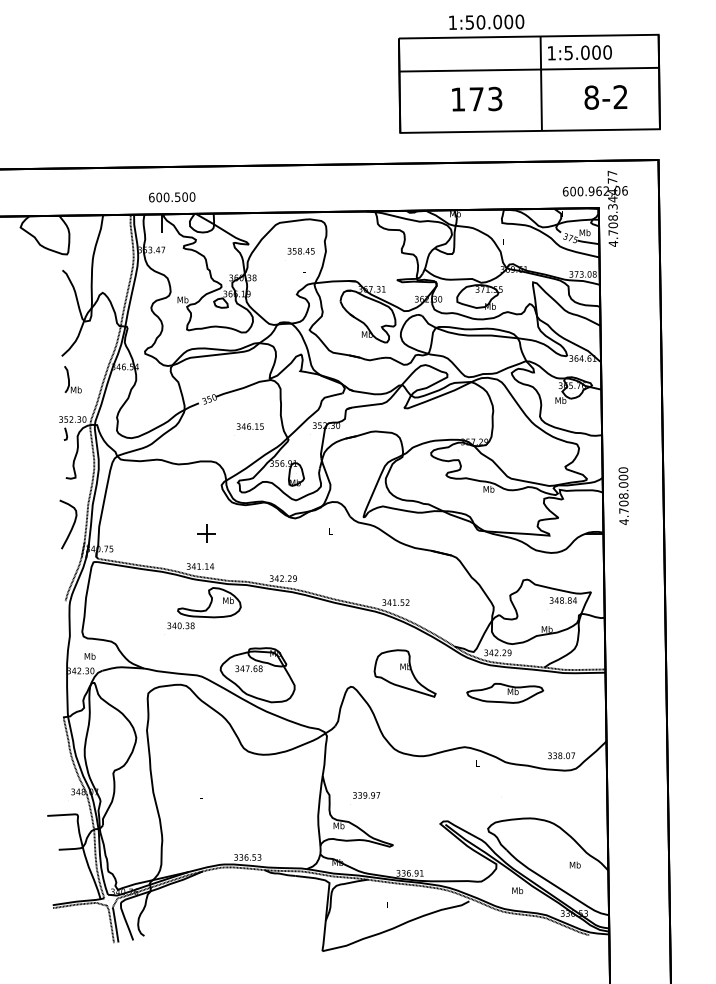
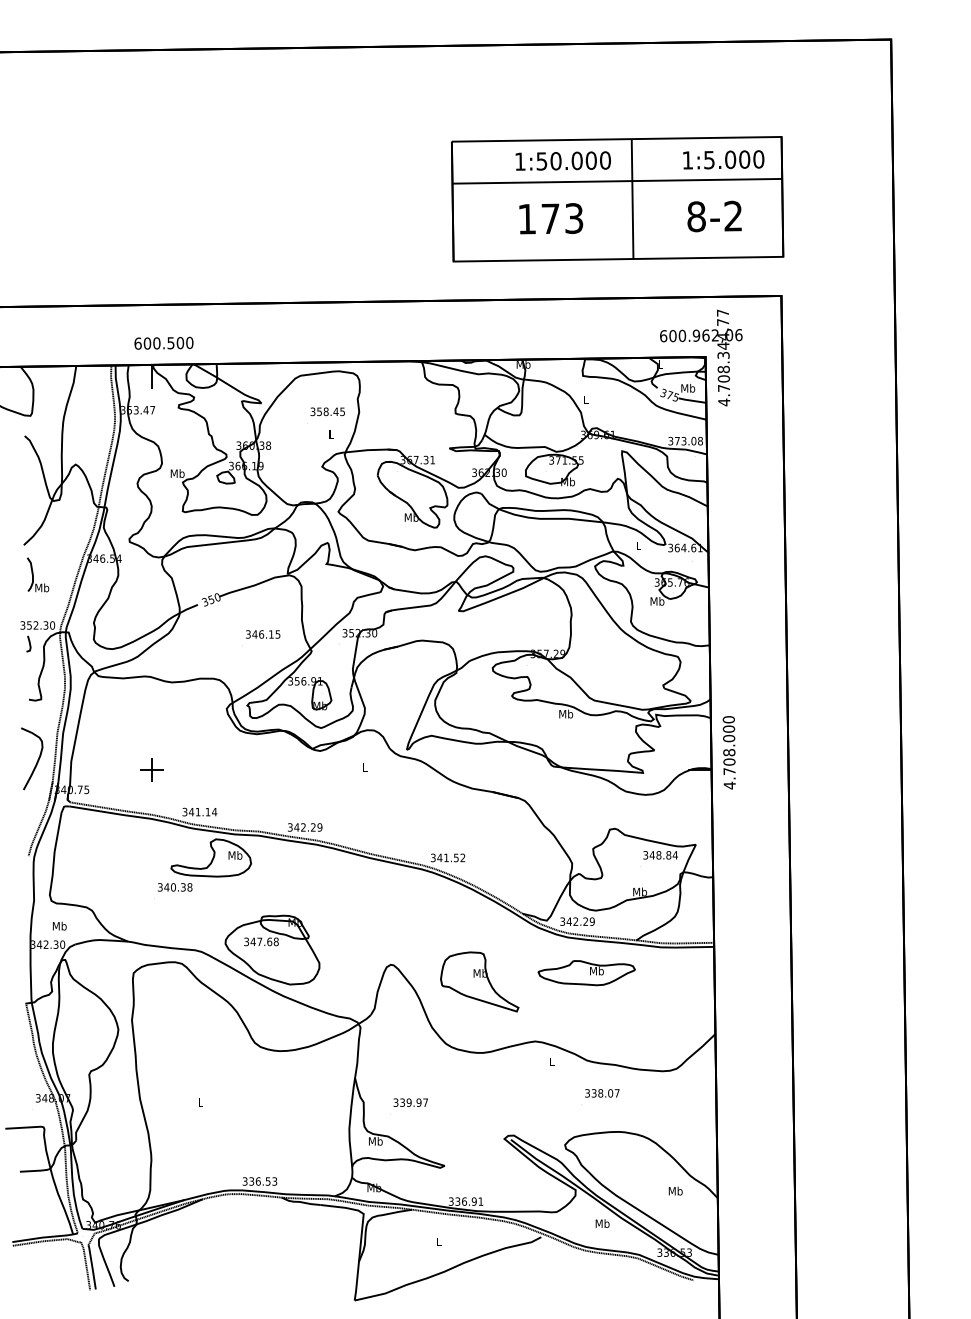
text: (486, 21) -> (562, 160), moved
text: (579, 52) -> (723, 159), moved
text: (623, 495) -> (728, 752), moved
part: (206, 532) -> (151, 769), moved
part: (404, 673) -> (479, 981), moved
text: (561, 755) -> (602, 1093), moved

